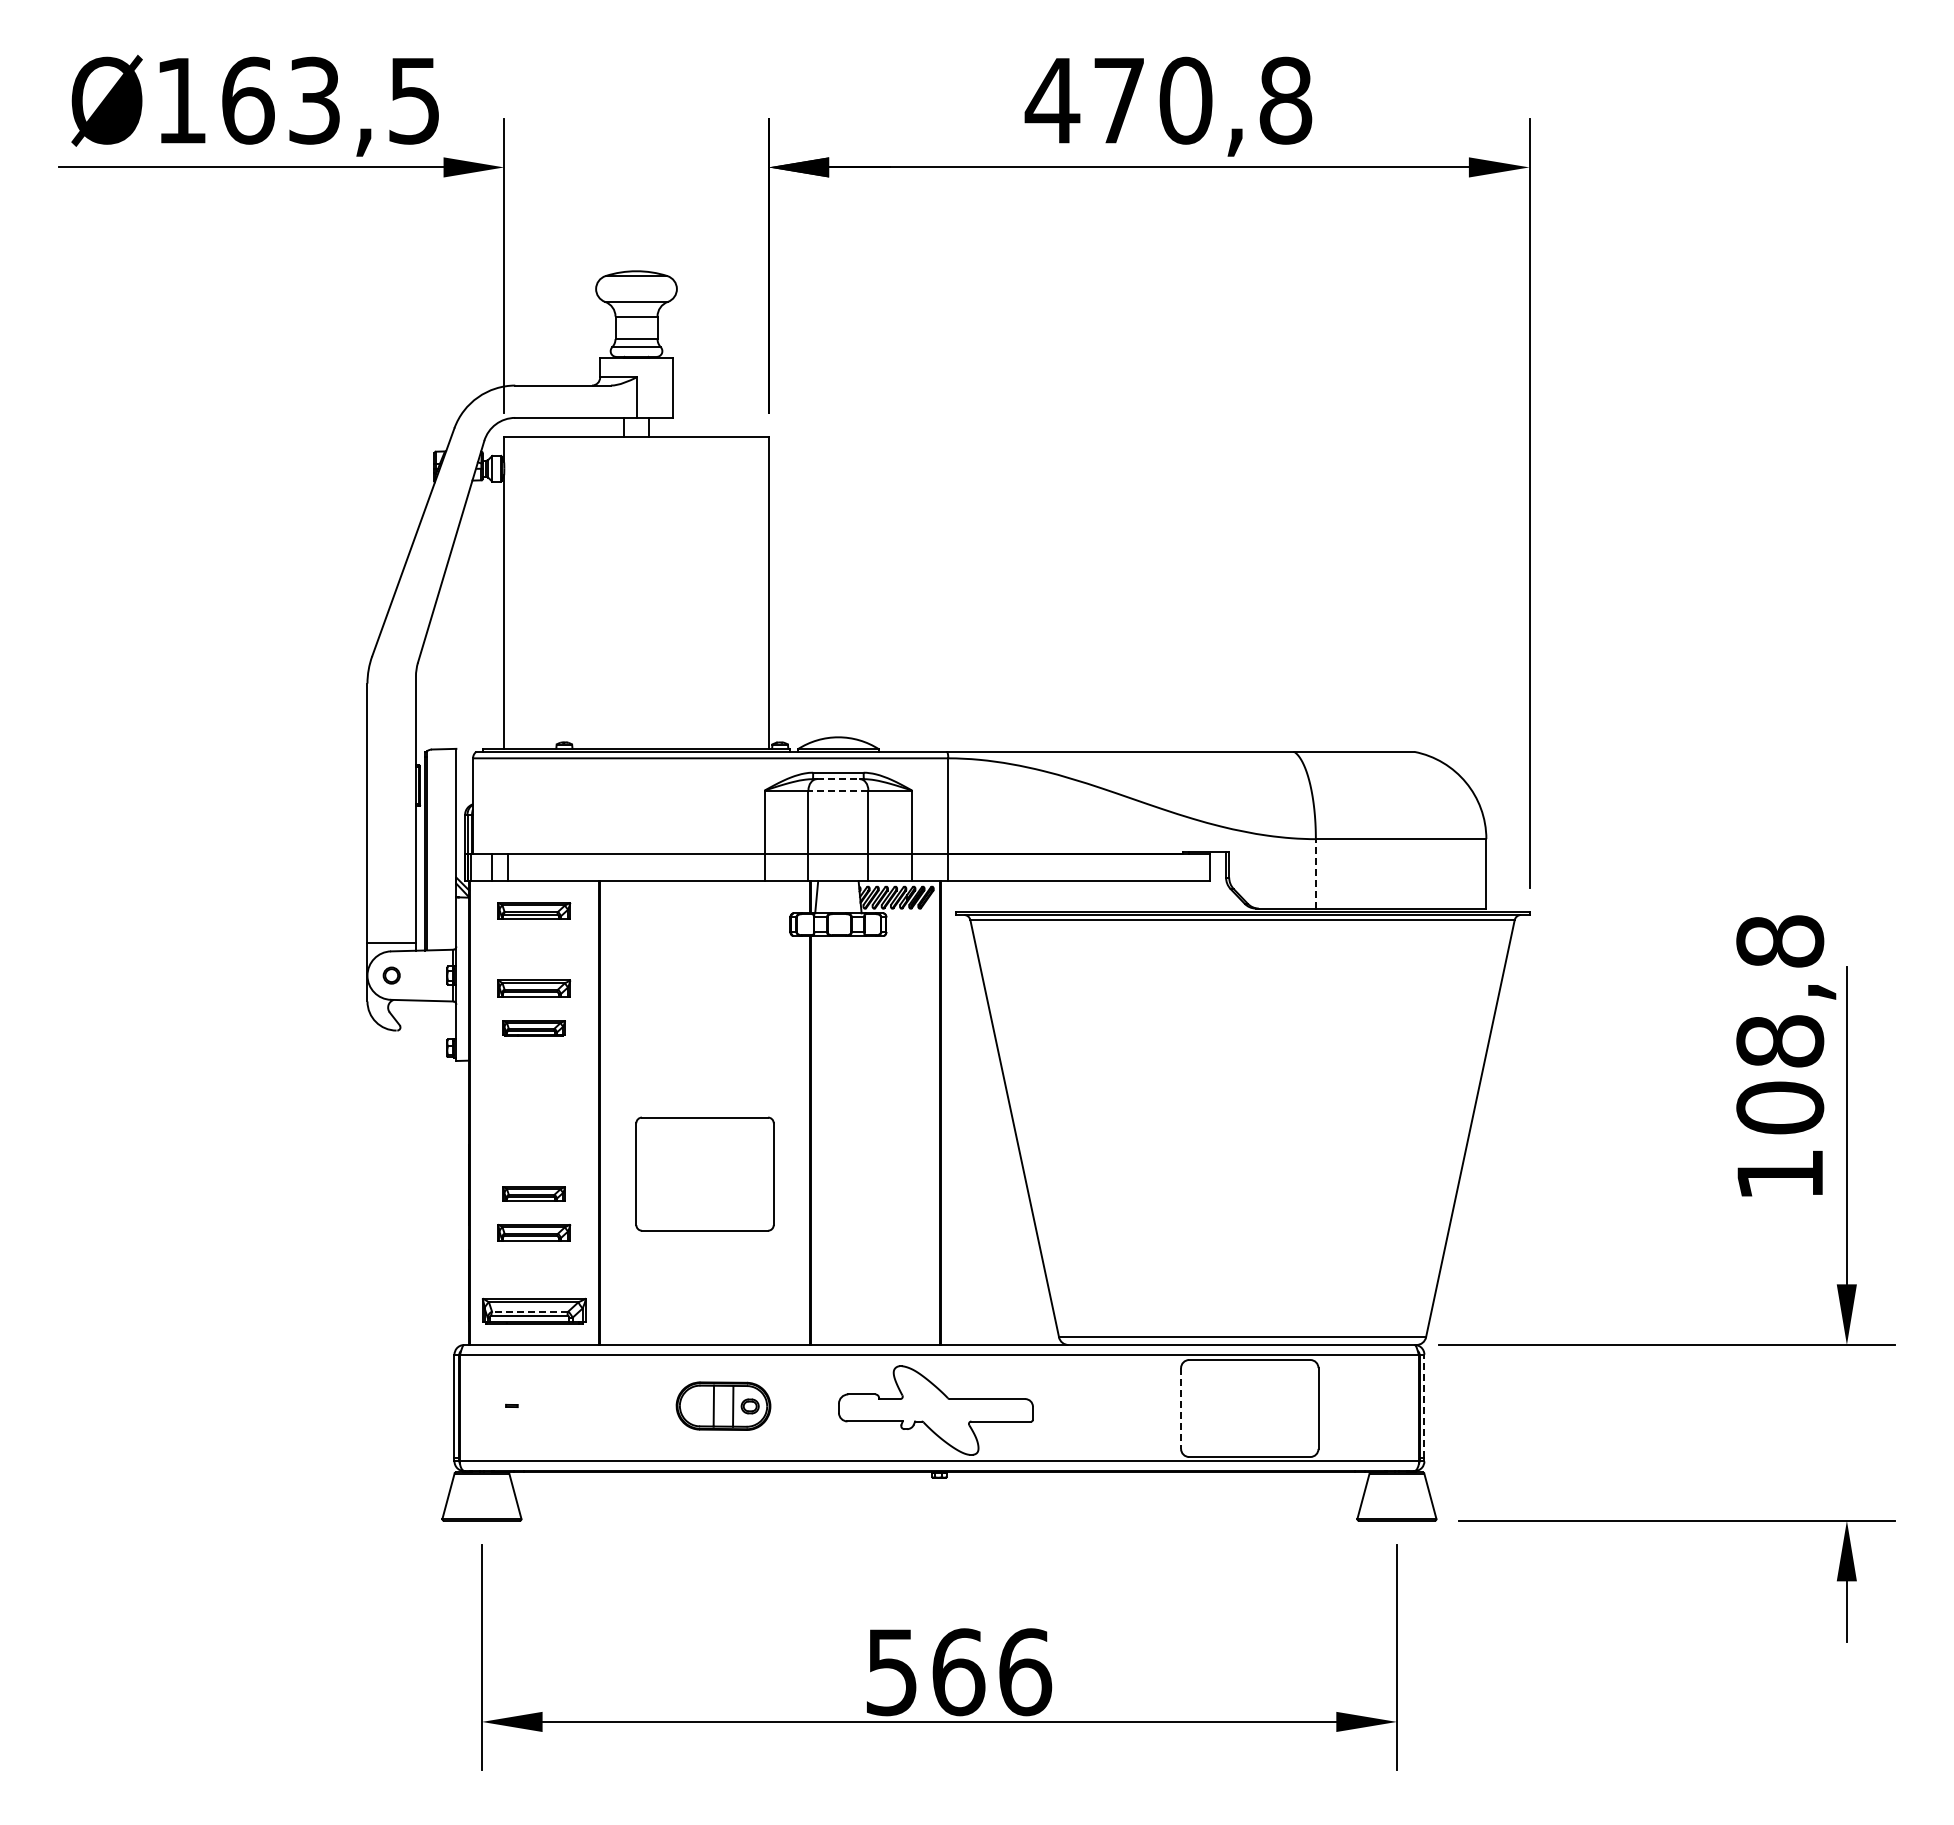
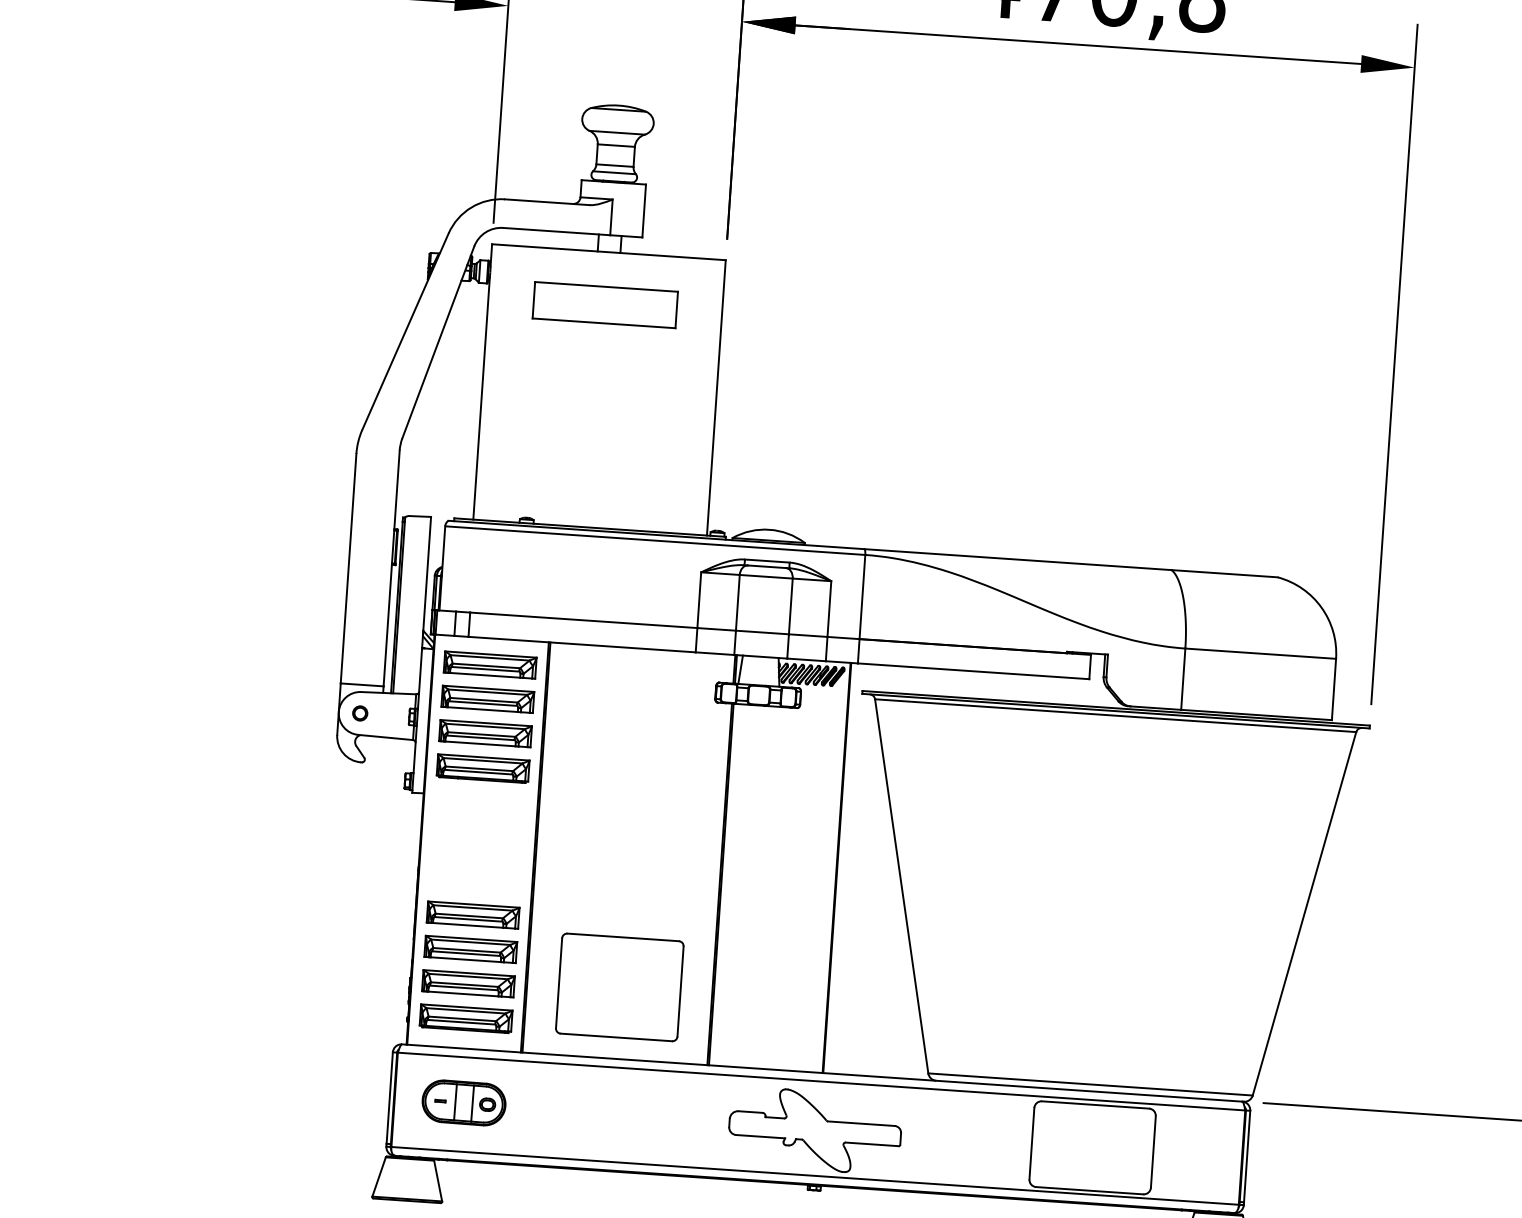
part: (636, 496) -> (605, 304), added
line: (838, 779) -> (766, 567), dashed -> solid
line: (838, 790) -> (766, 576), dashed -> solid
line: (1315, 873) -> (1182, 678), dashed -> solid
part: (533, 910) -> (489, 664), size x1.43
part: (533, 949) -> (487, 698), added
part: (533, 988) -> (484, 733), size x1.43
part: (533, 1028) -> (482, 768), size x1.67
part: (704, 1173) -> (619, 986), moved
part: (533, 1193) -> (472, 914), size x1.67
part: (533, 1232) -> (470, 949), size x1.43
part: (533, 1271) -> (467, 983), added
line: (529, 1311) -> (461, 1018), dashed -> solid
part: (723, 1405) -> (464, 1102), moved
line: (1424, 1406) -> (1247, 1156), dashed -> solid
line: (1181, 1409) -> (1032, 1144), dashed -> solid

